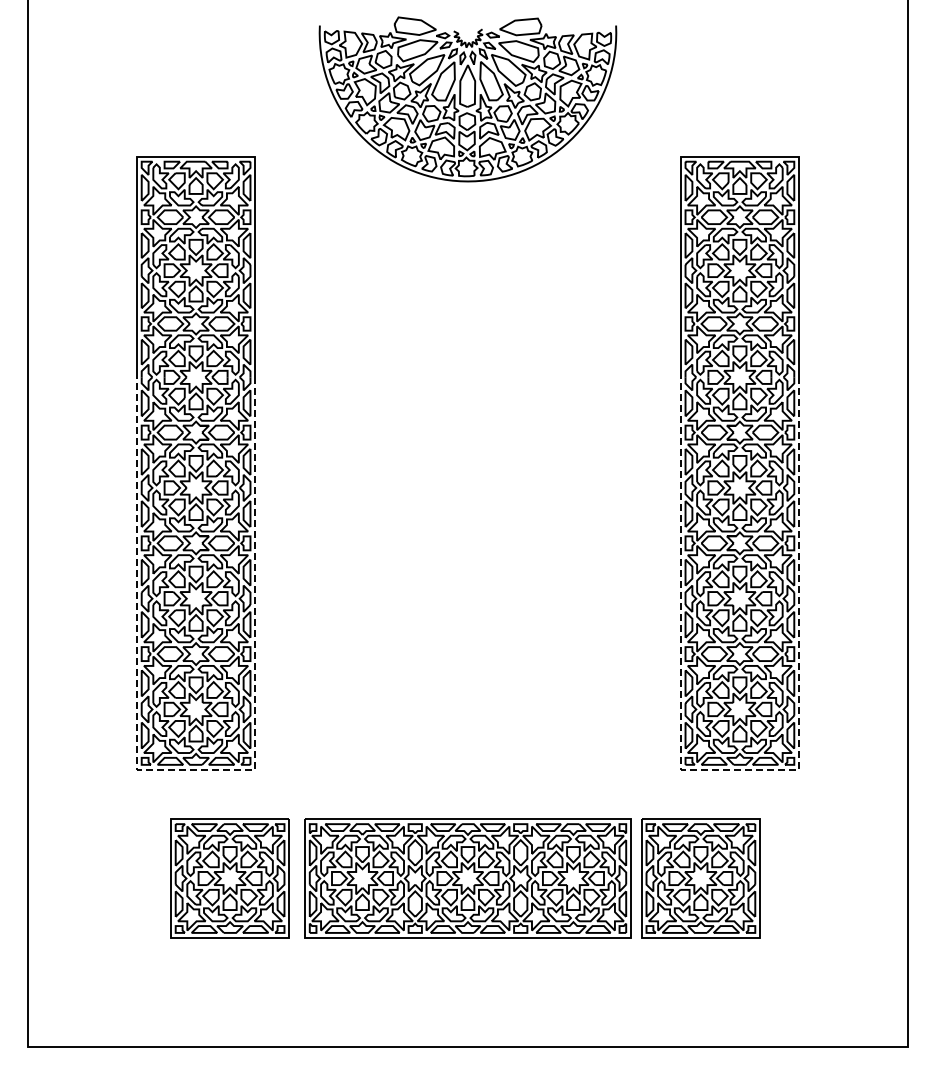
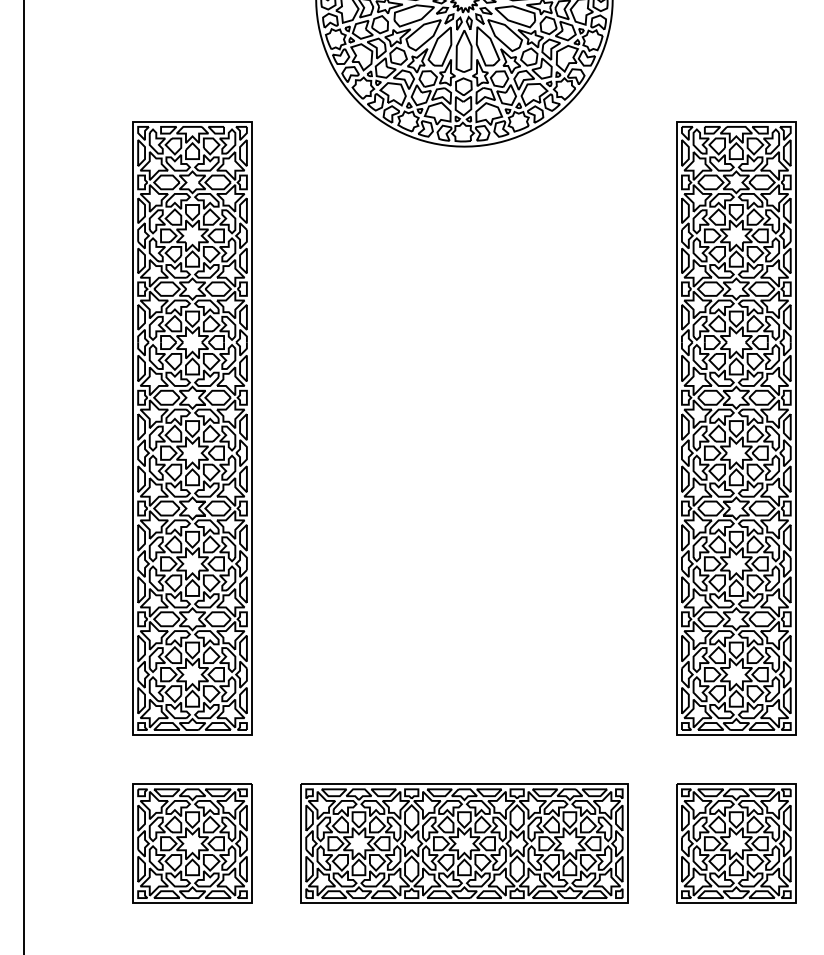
line: (195, 769) -> (191, 734), dashed -> solid
line: (739, 769) -> (735, 734), dashed -> solid
part: (229, 878) -> (191, 843), moved
part: (700, 878) -> (735, 843), moved

